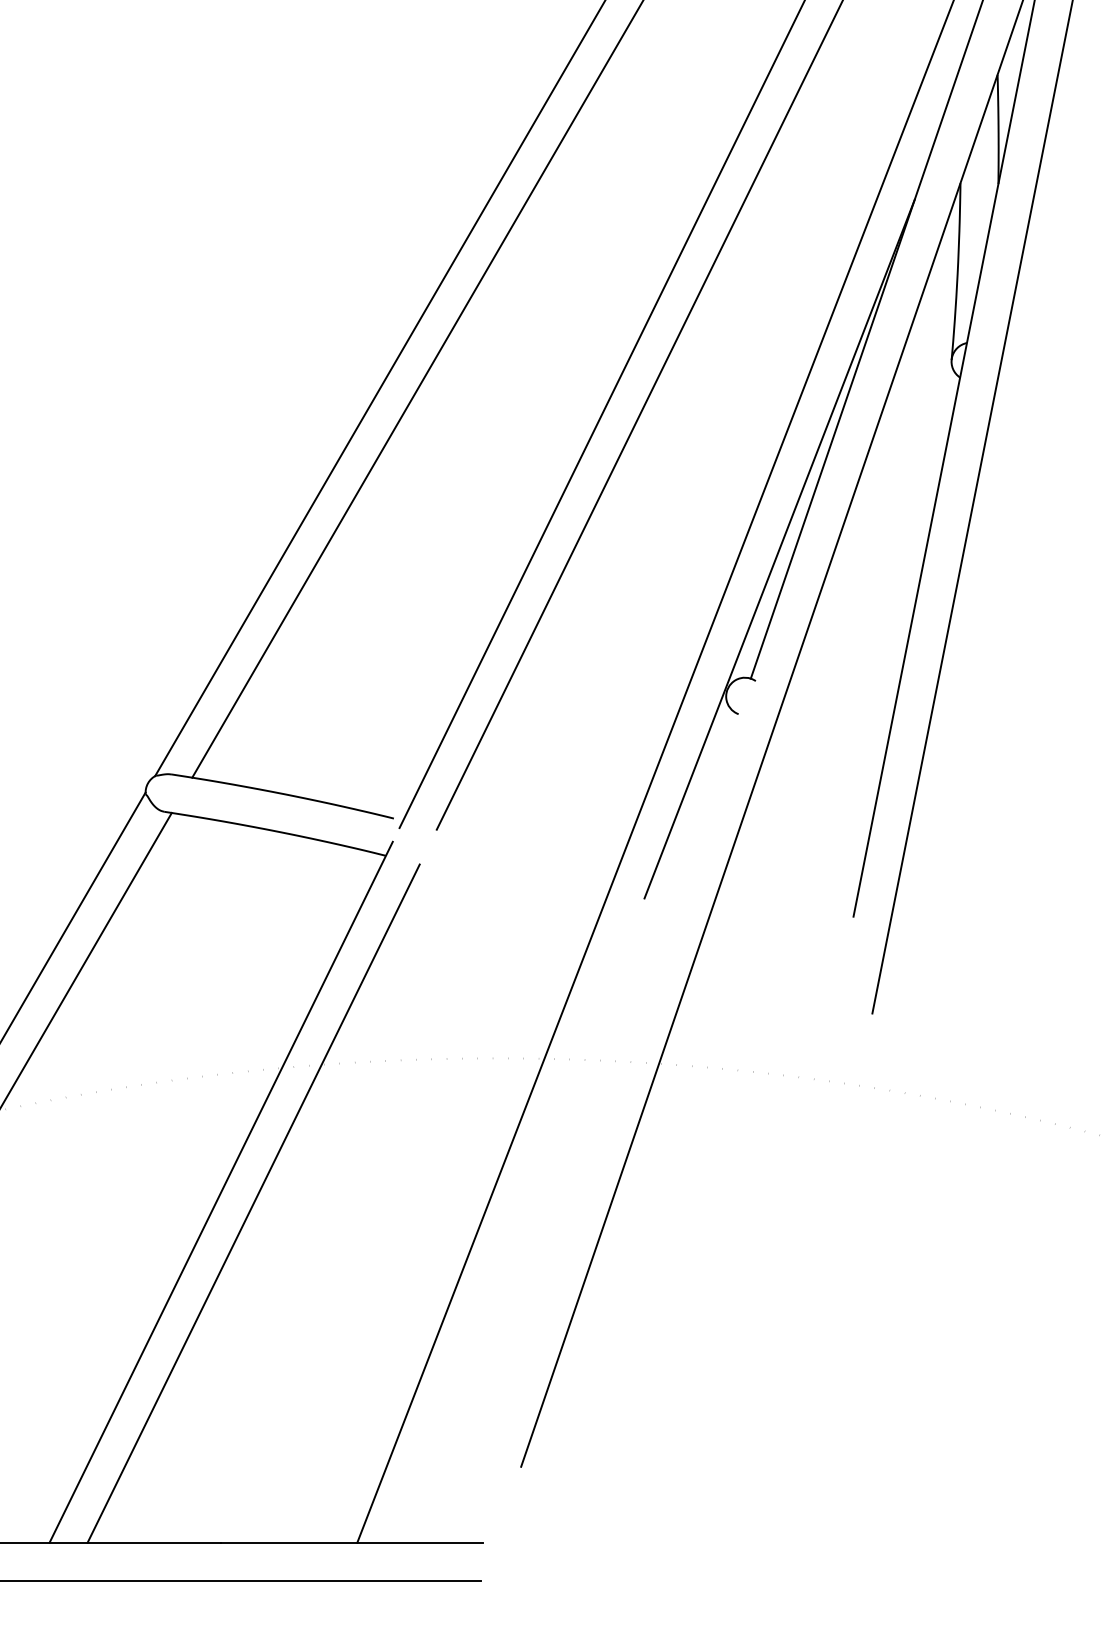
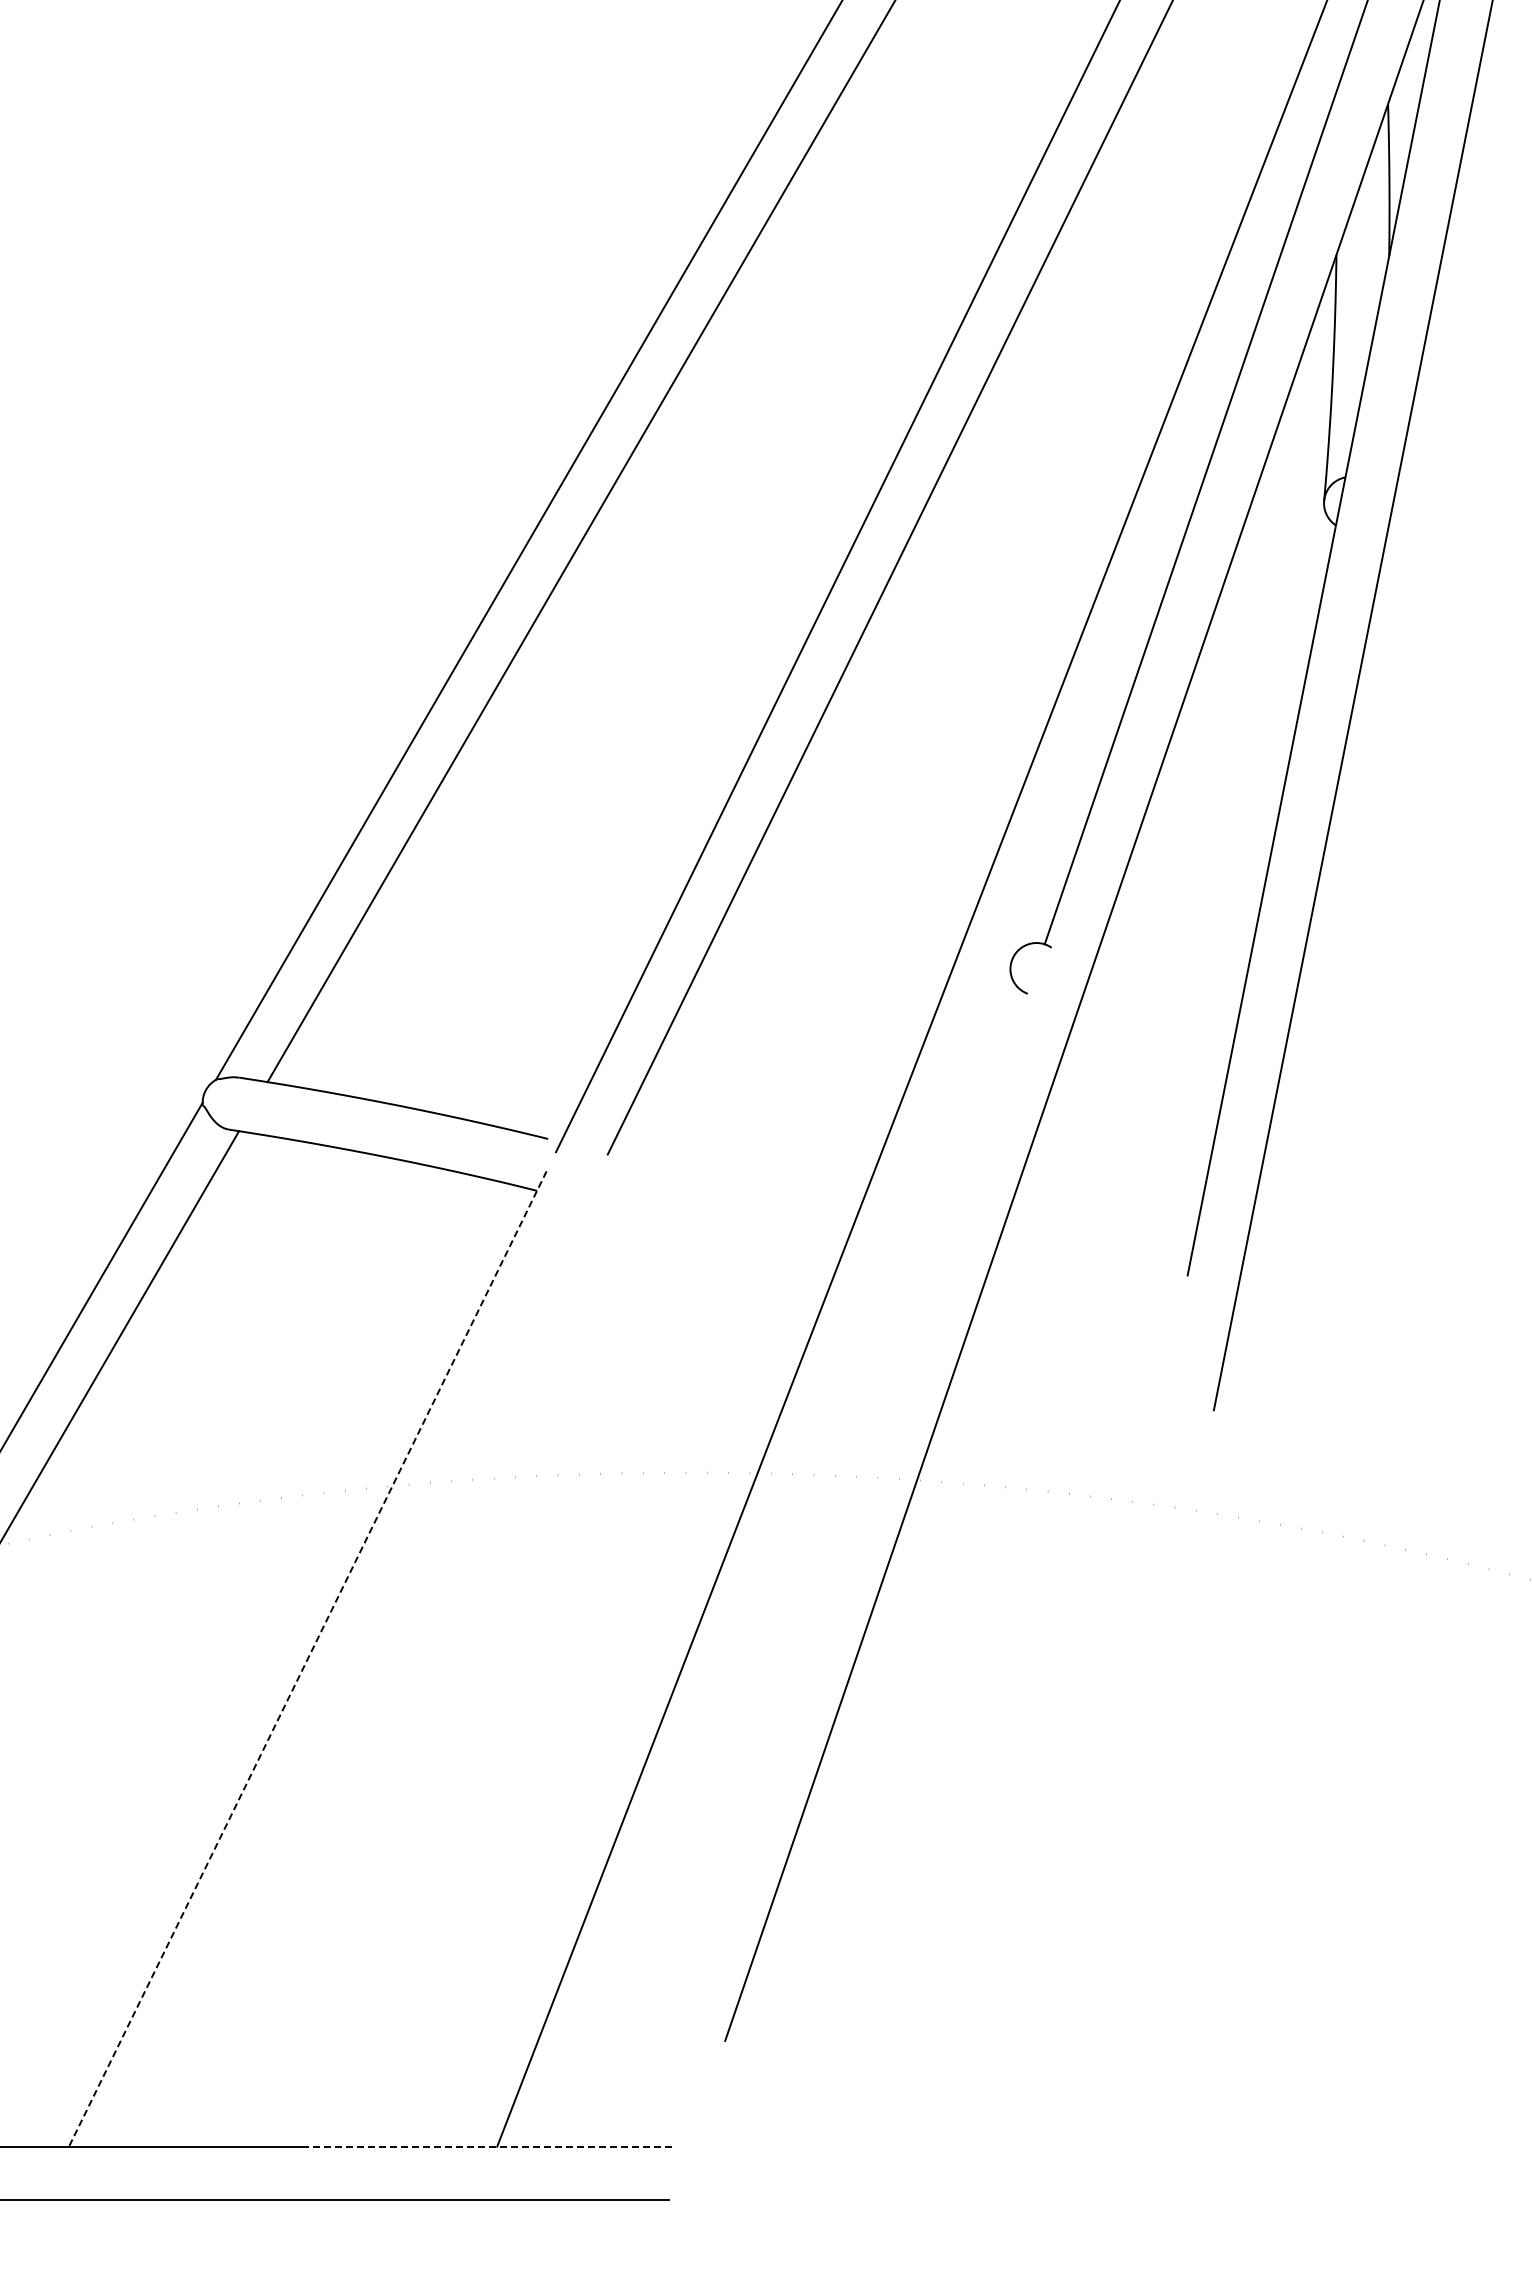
line: (779, 549) -> (1084, 764), removed
line: (220, 1192) -> (307, 1659), solid -> dashed
line: (253, 1203) -> (352, 1674), removed
line: (351, 1542) -> (489, 2146), solid -> dashed

